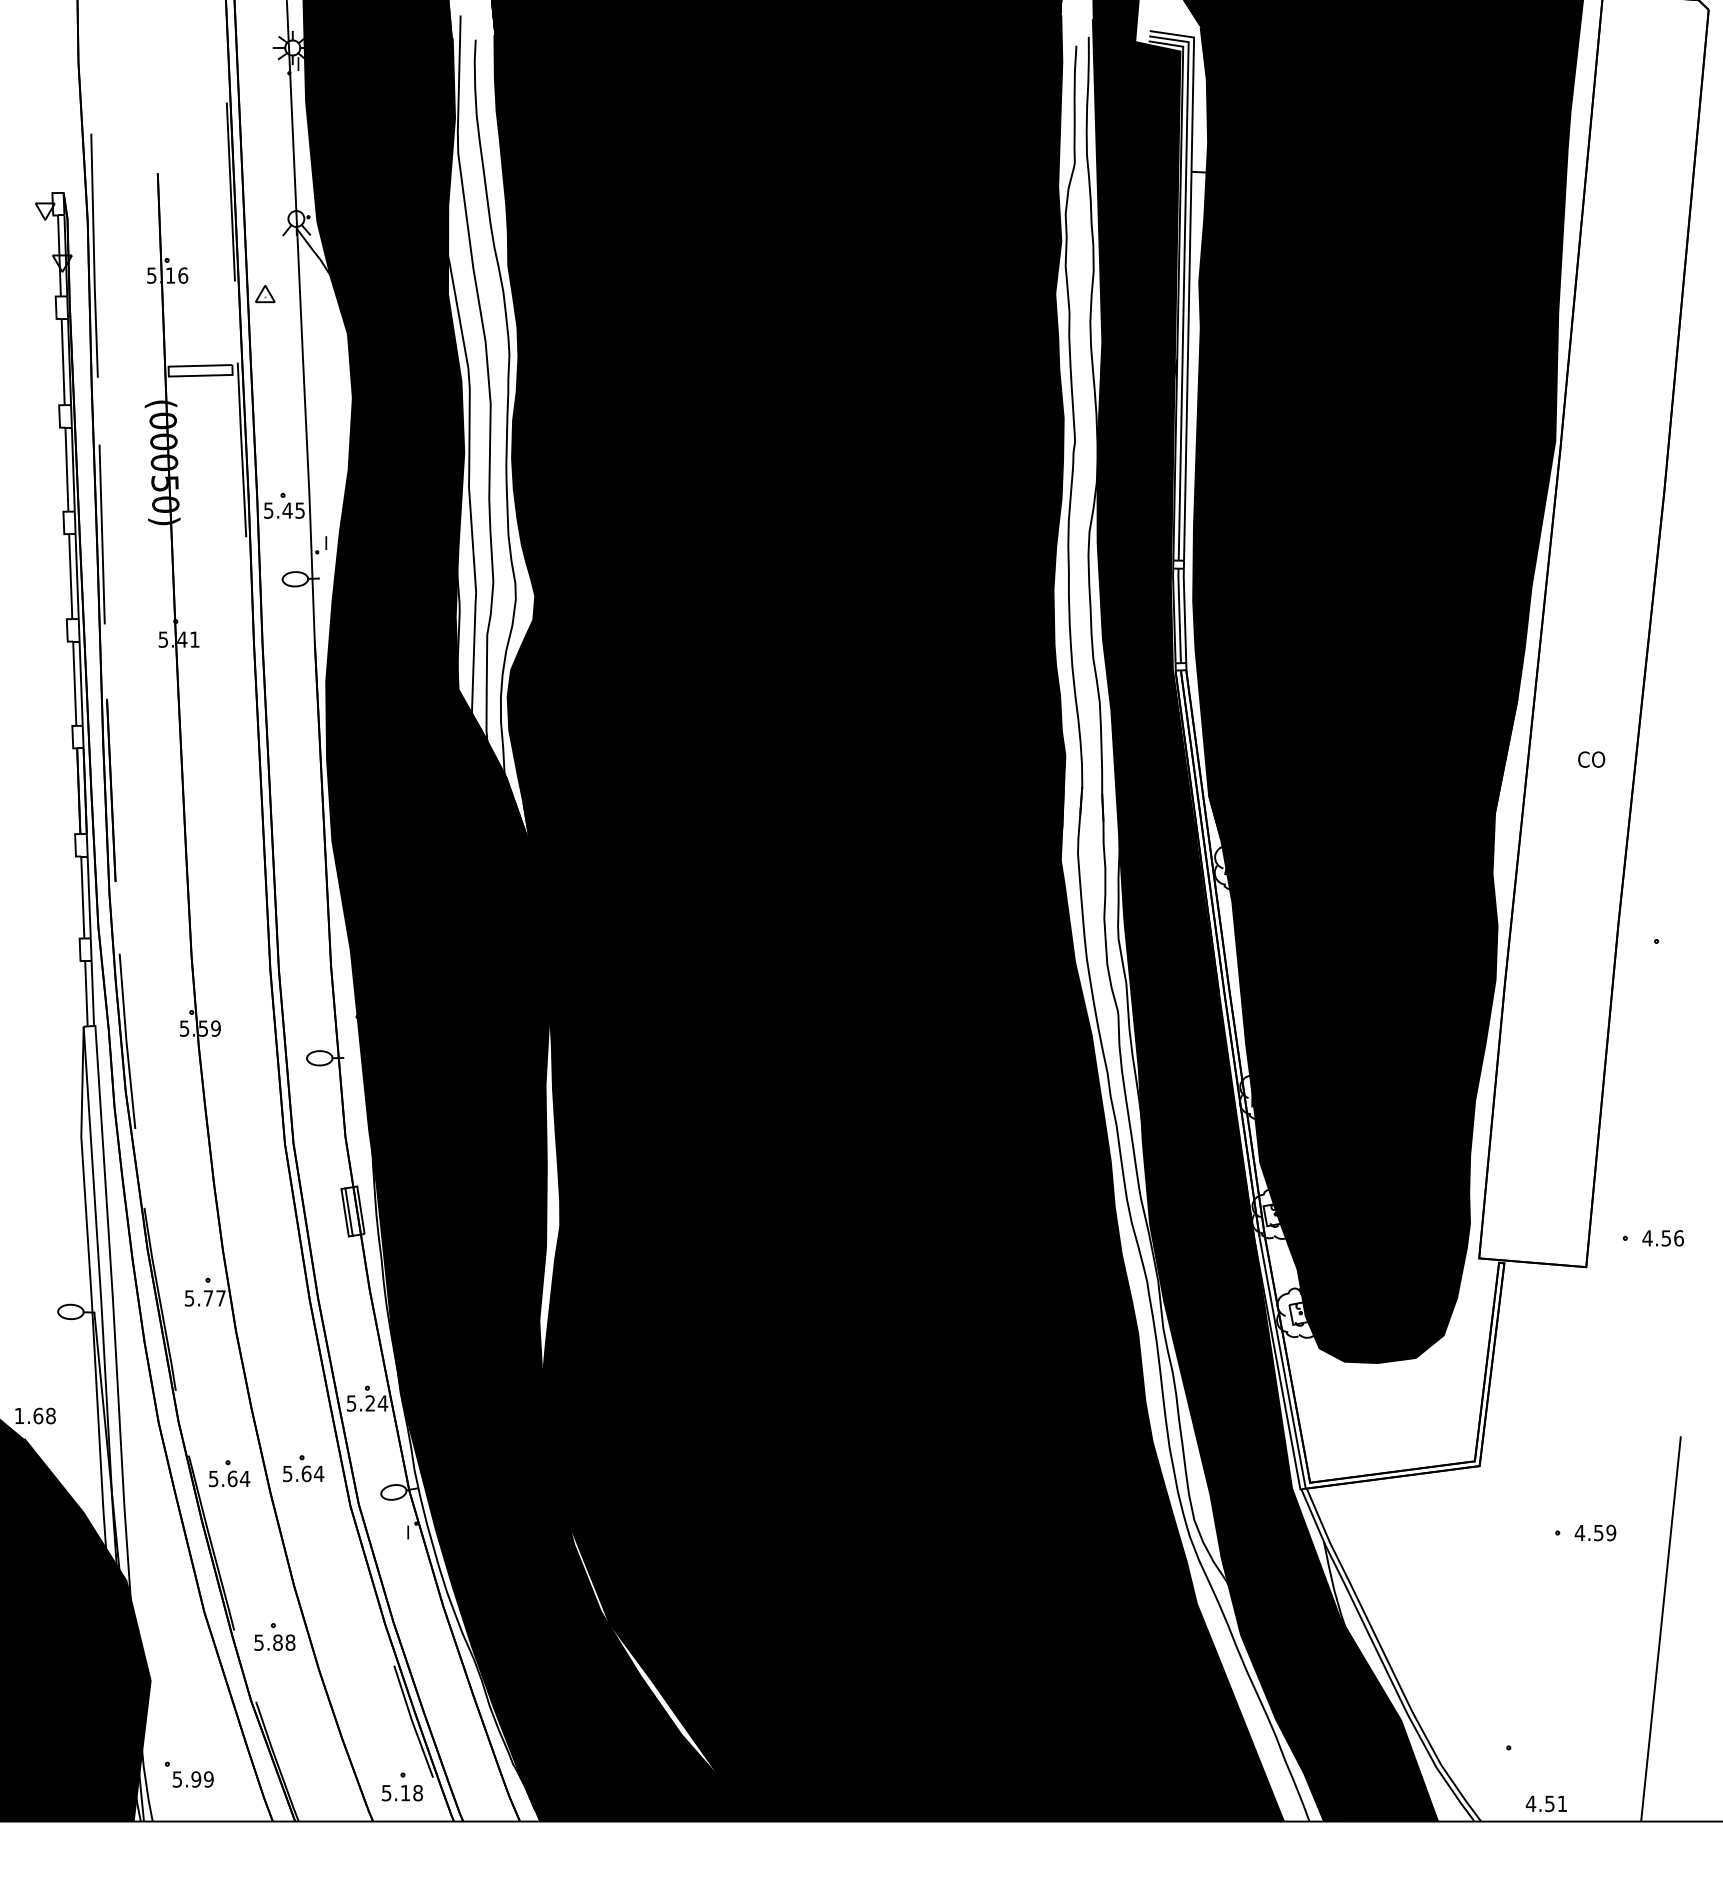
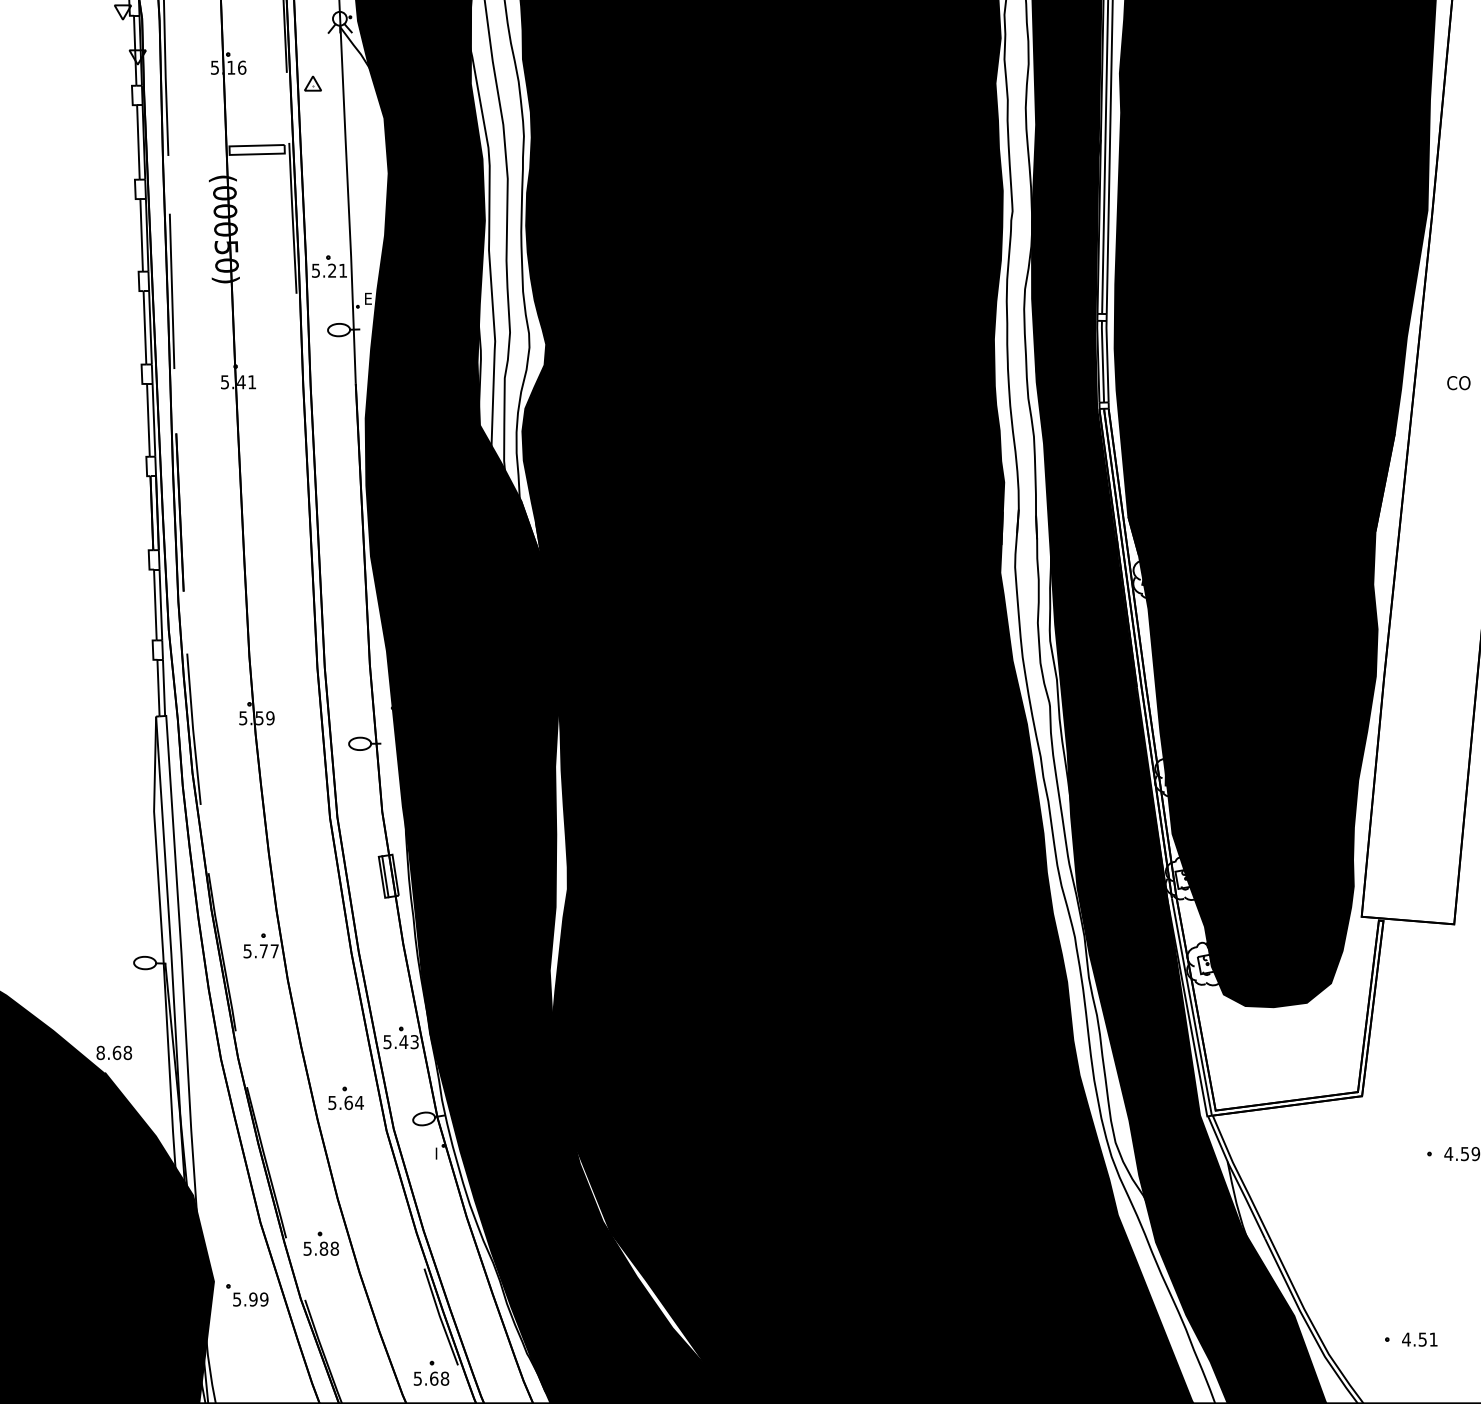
text: (293, 510) -> (337, 270), 5.45 -> 5.21
text: (330, 542) -> (369, 298), I -> E
text: (1591, 759) -> (1458, 382), moved
text: (376, 1403) -> (409, 1042), 5.24 -> 5.43
text: (19, 1415) -> (100, 1052), 1.68 -> 8.68
part: (229, 1473) -> (282, 1102), removed
part: (189, 1774) -> (247, 1295), moved
text: (405, 1792) -> (434, 1378), 5.18 -> 5.68
text: (1545, 1803) -> (1418, 1339), moved

